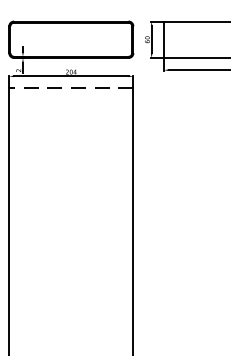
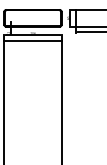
line: (72, 87) -> (33, 40), dashed -> solid

